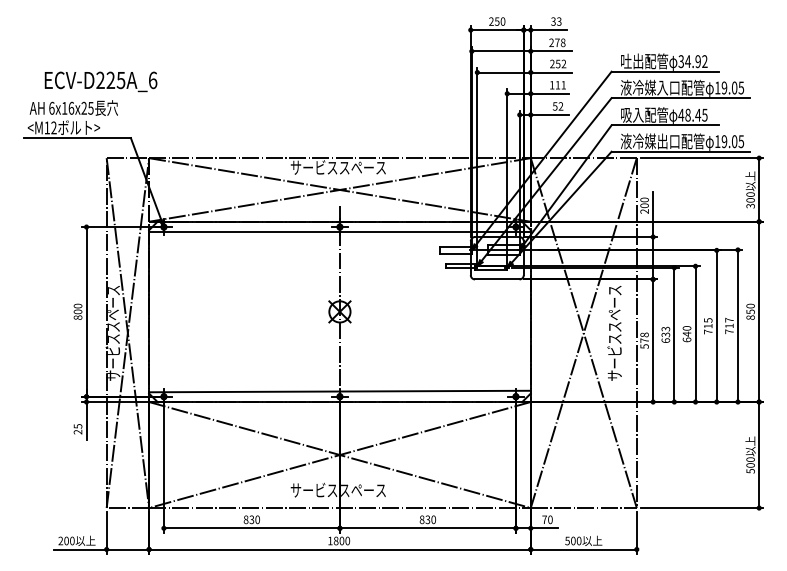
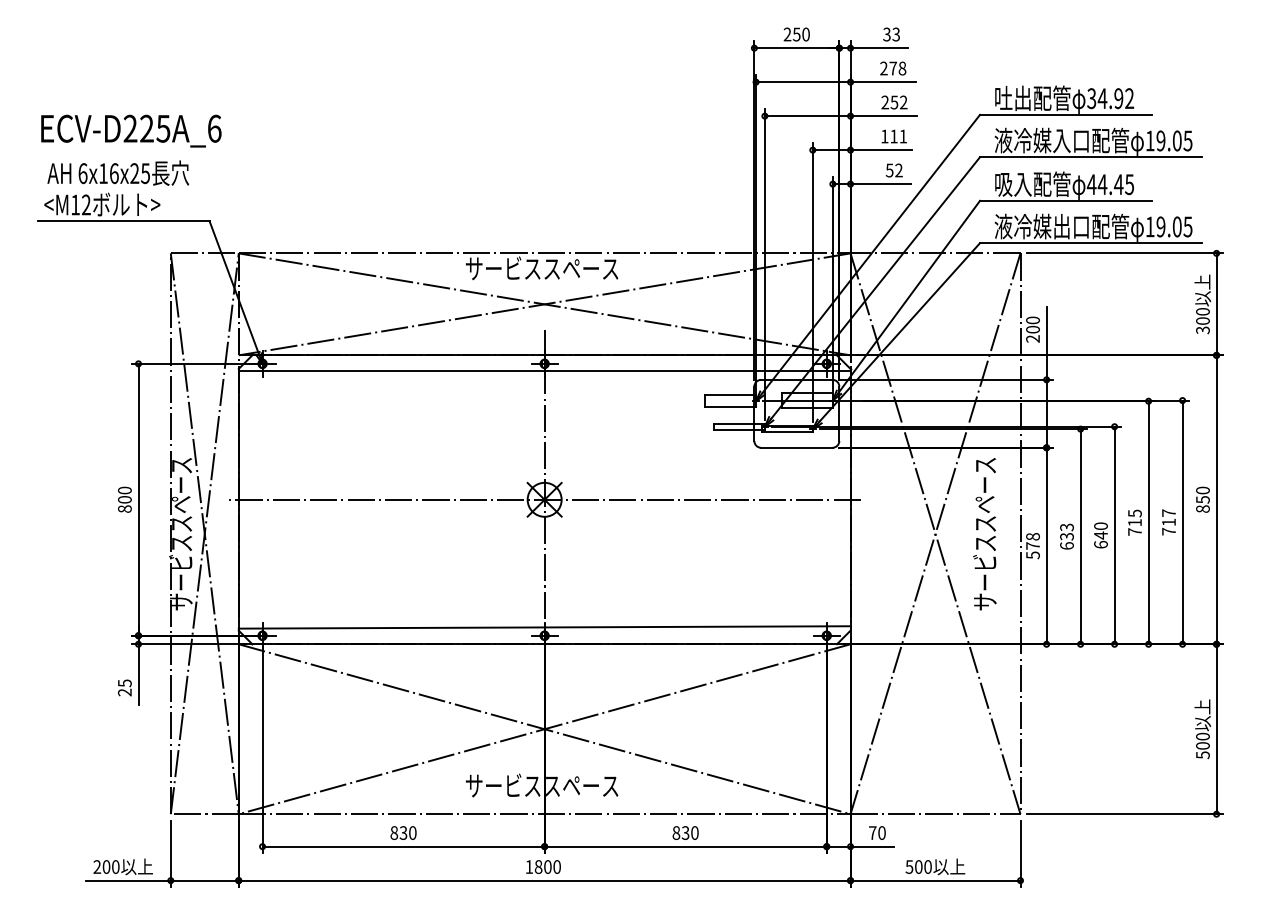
text: (100, 81) -> (130, 130), moved
text: (687, 114) -> (1101, 183), 48.45 -> 44.45
line: (339, 311) -> (543, 499), added

